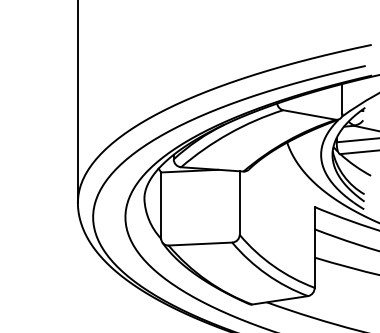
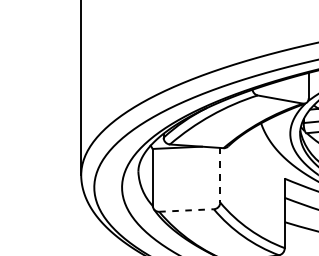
line: (239, 203) -> (220, 175), solid -> dashed
line: (200, 244) -> (186, 210), solid -> dashed

